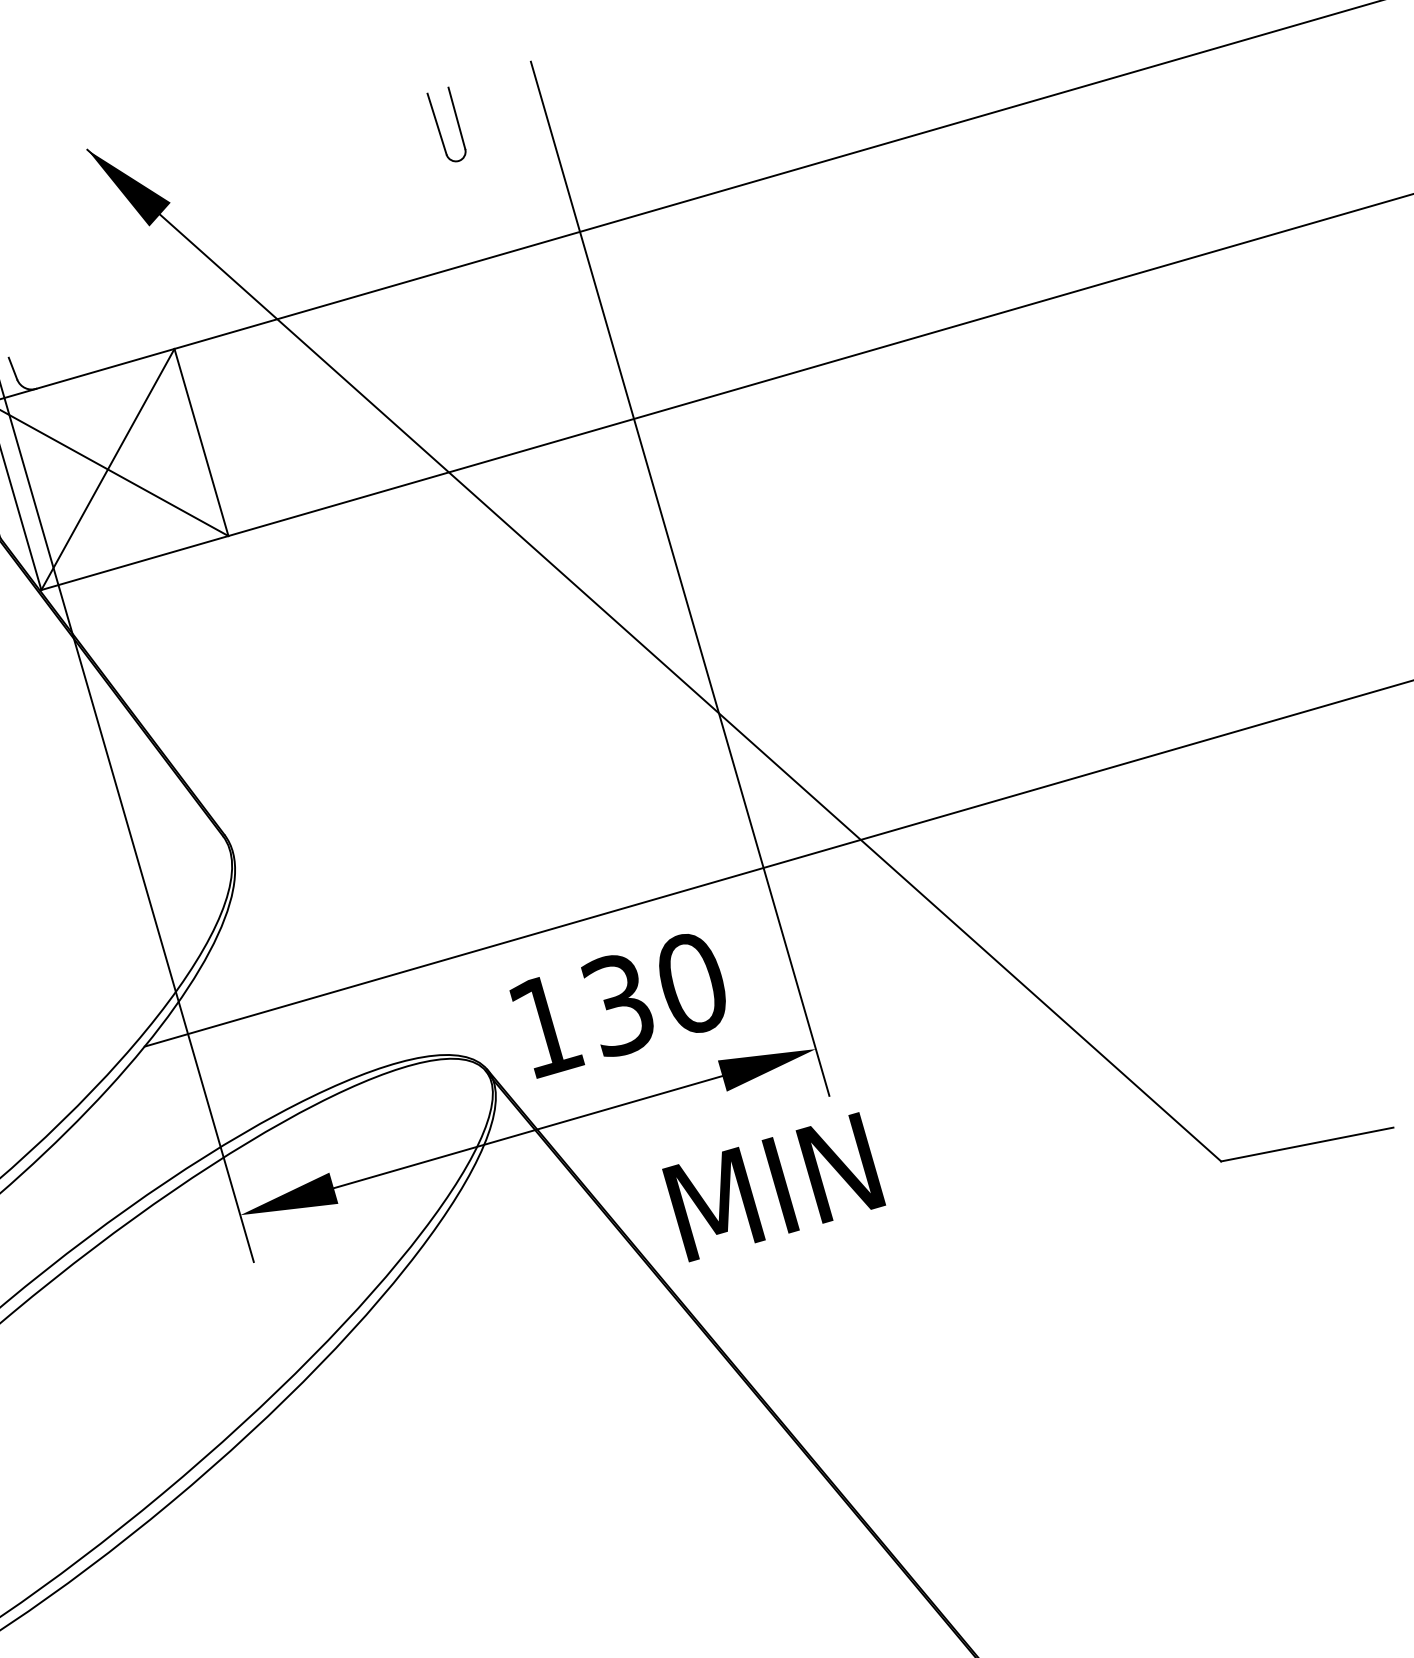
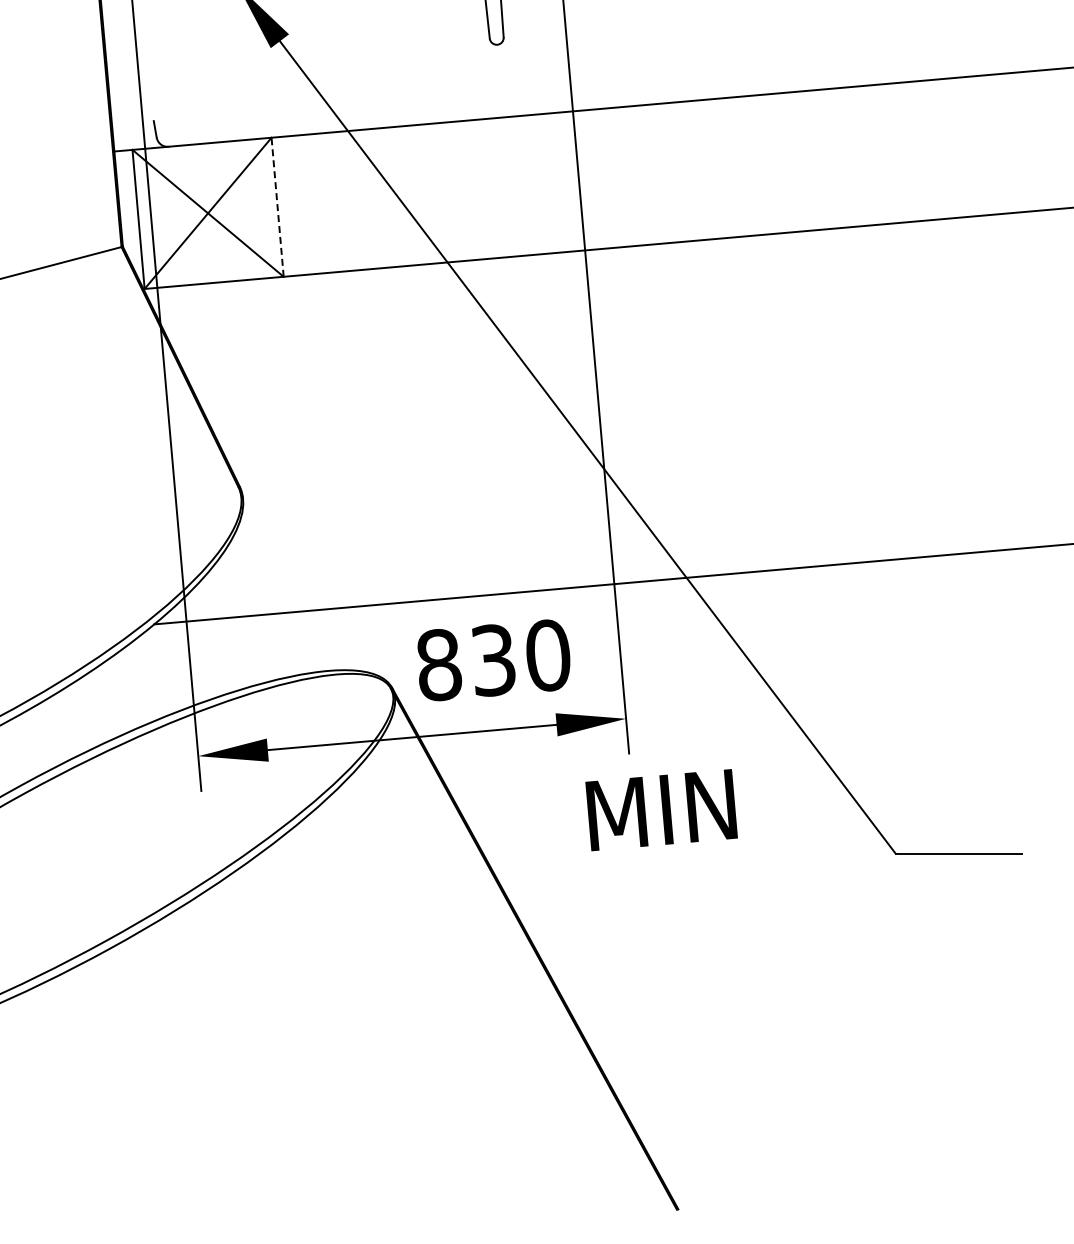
line: (201, 442) -> (277, 207), solid -> dashed
text: (546, 1026) -> (439, 665), 130 -> 830
text: (773, 1187) -> (661, 810), moved

